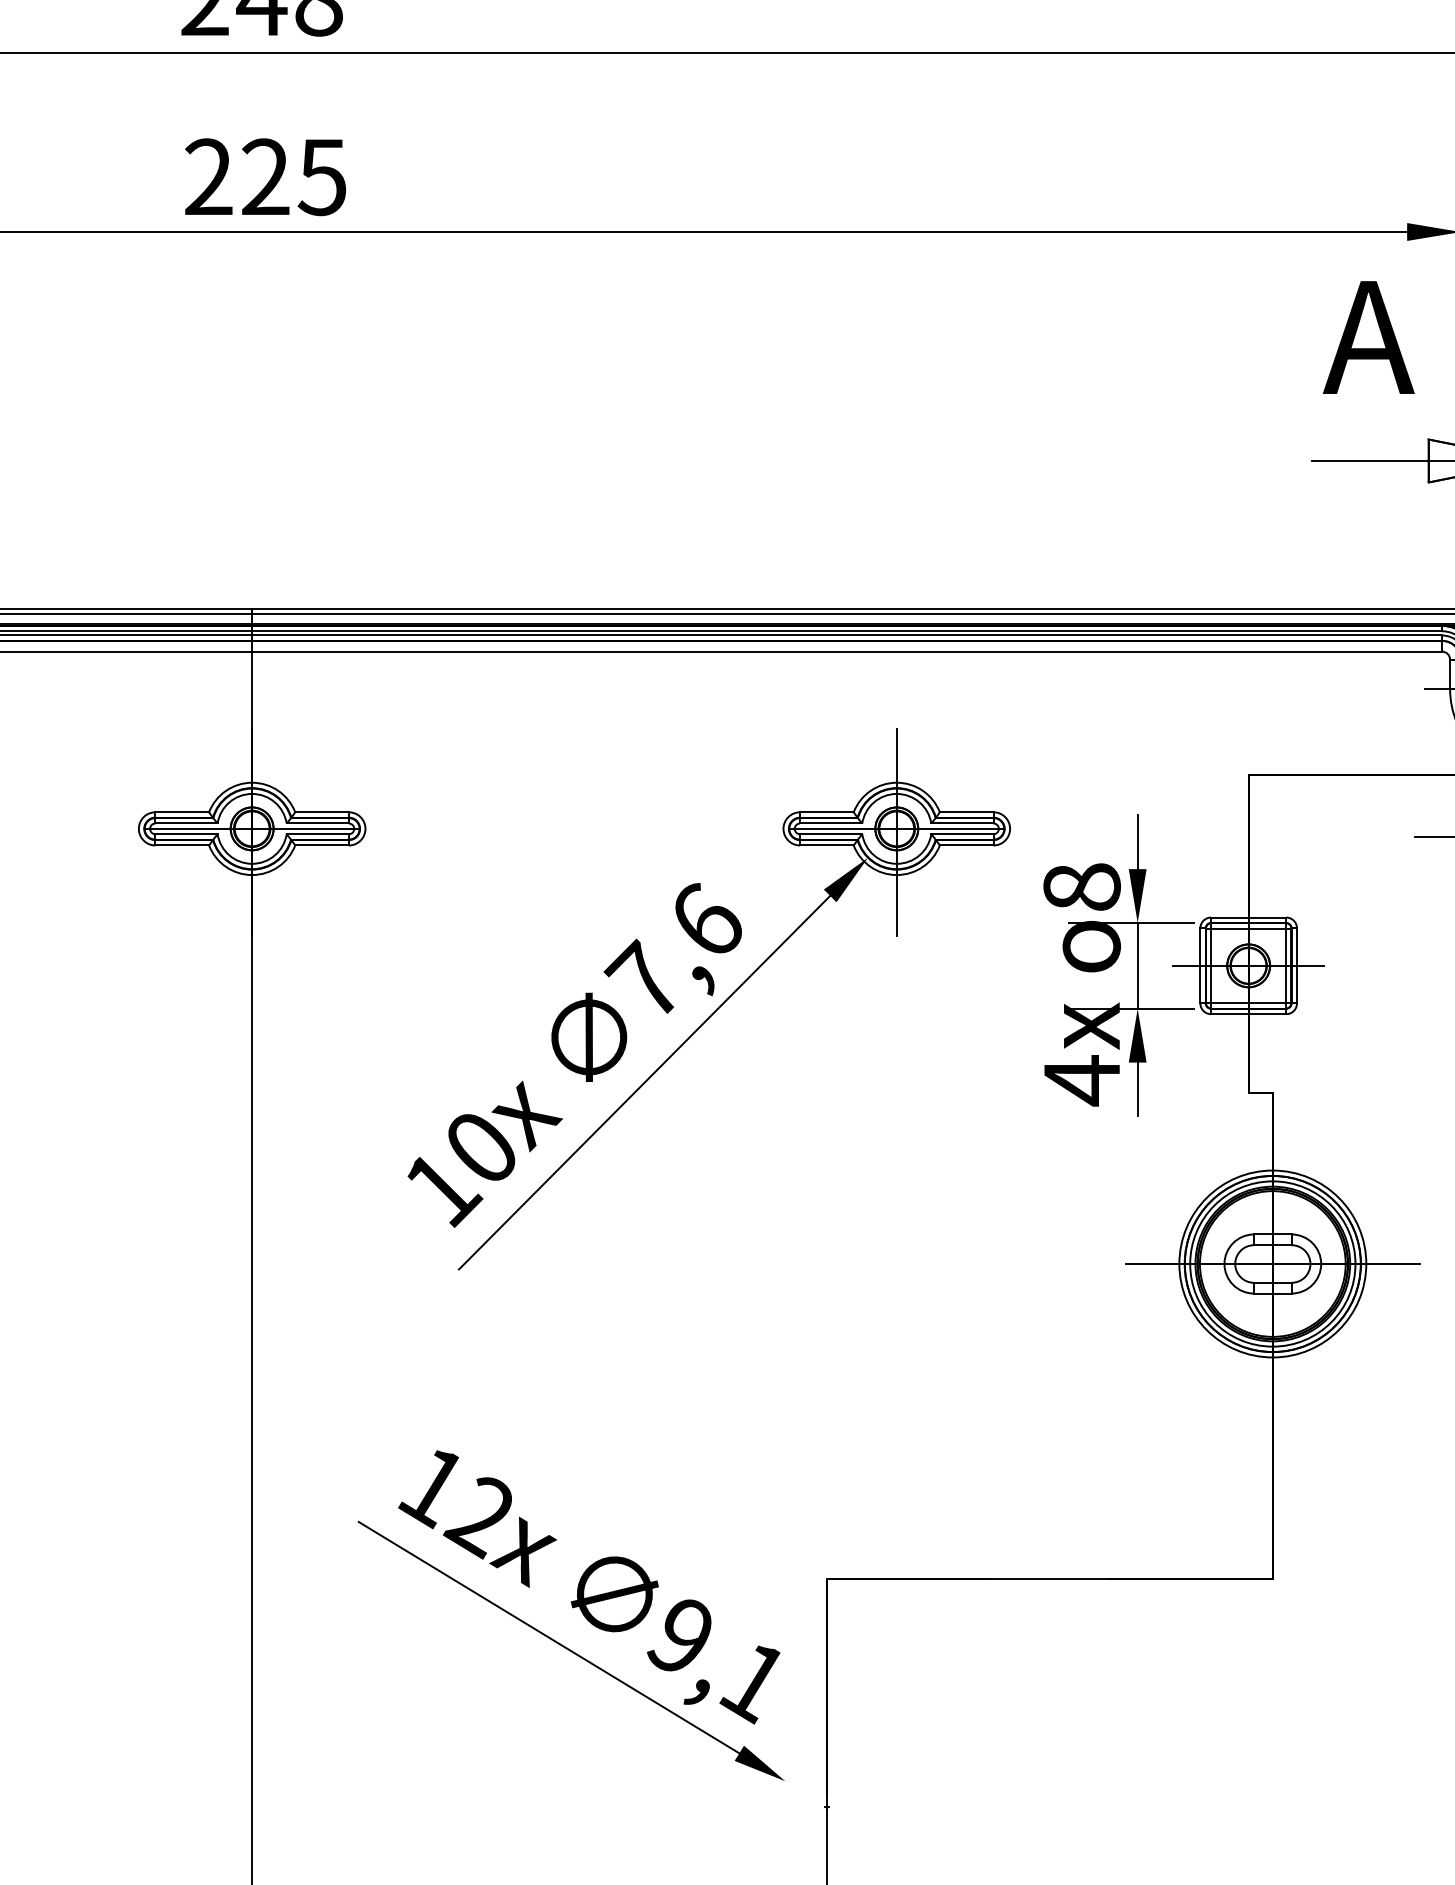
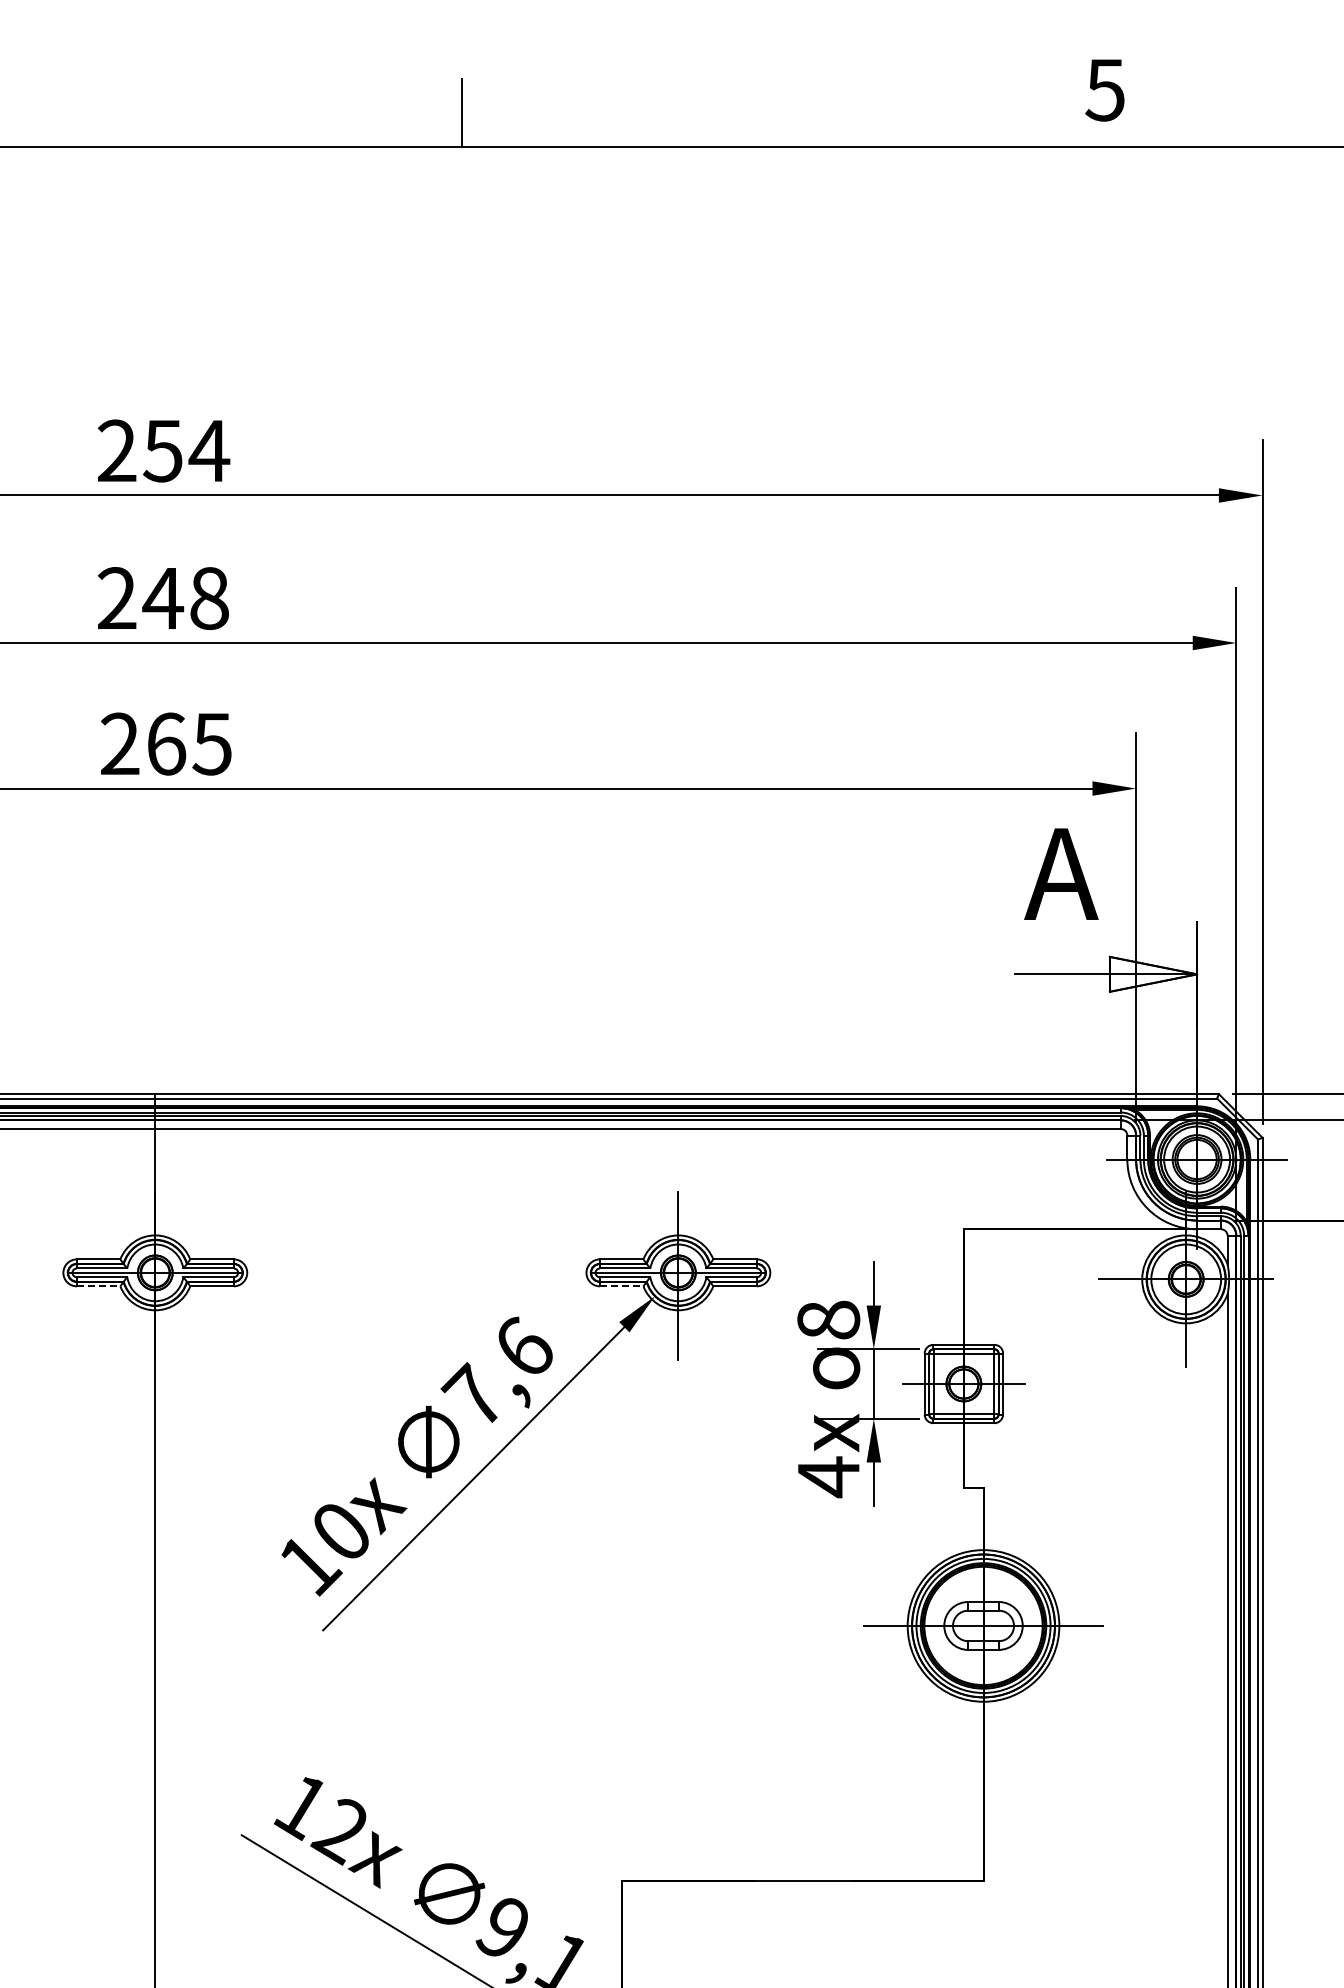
text: (265, 176) -> (166, 743), 225 -> 265
line: (182, 845) -> (98, 1286), solid -> dashed
line: (826, 845) -> (621, 1286), solid -> dashed

